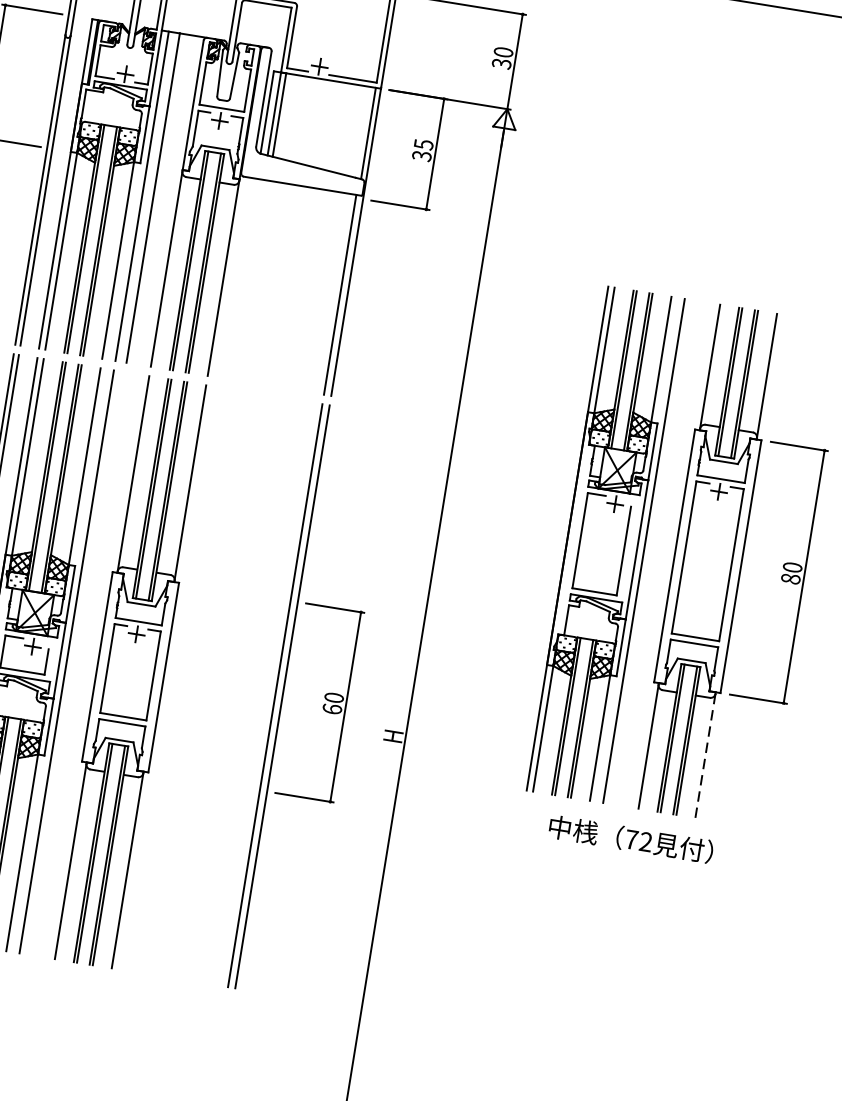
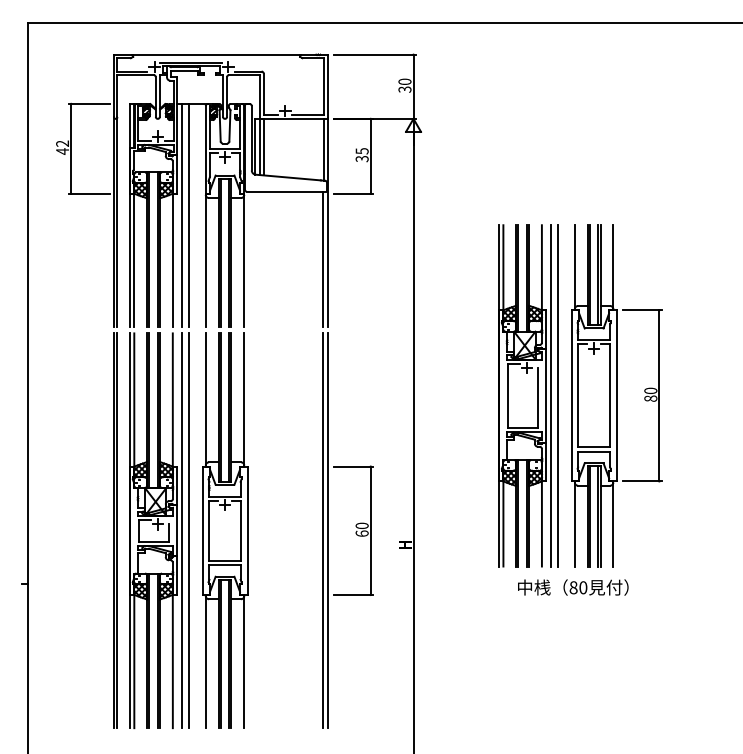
line: (655, 552) -> (558, 395), added
line: (78, 663) -> (189, 530), added
line: (705, 755) -> (613, 524), dashed -> solid
text: (638, 840) -> (578, 587), 72 -> 80

